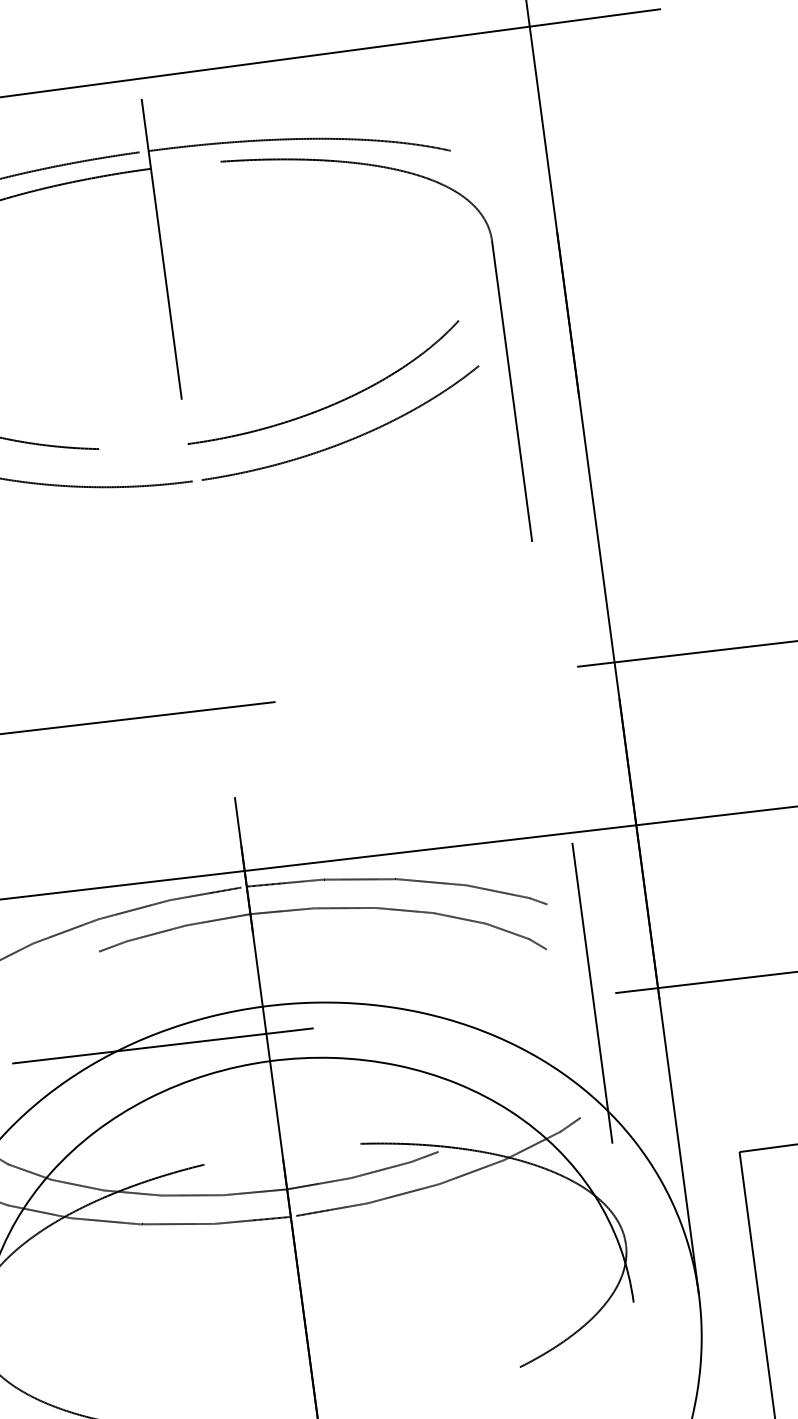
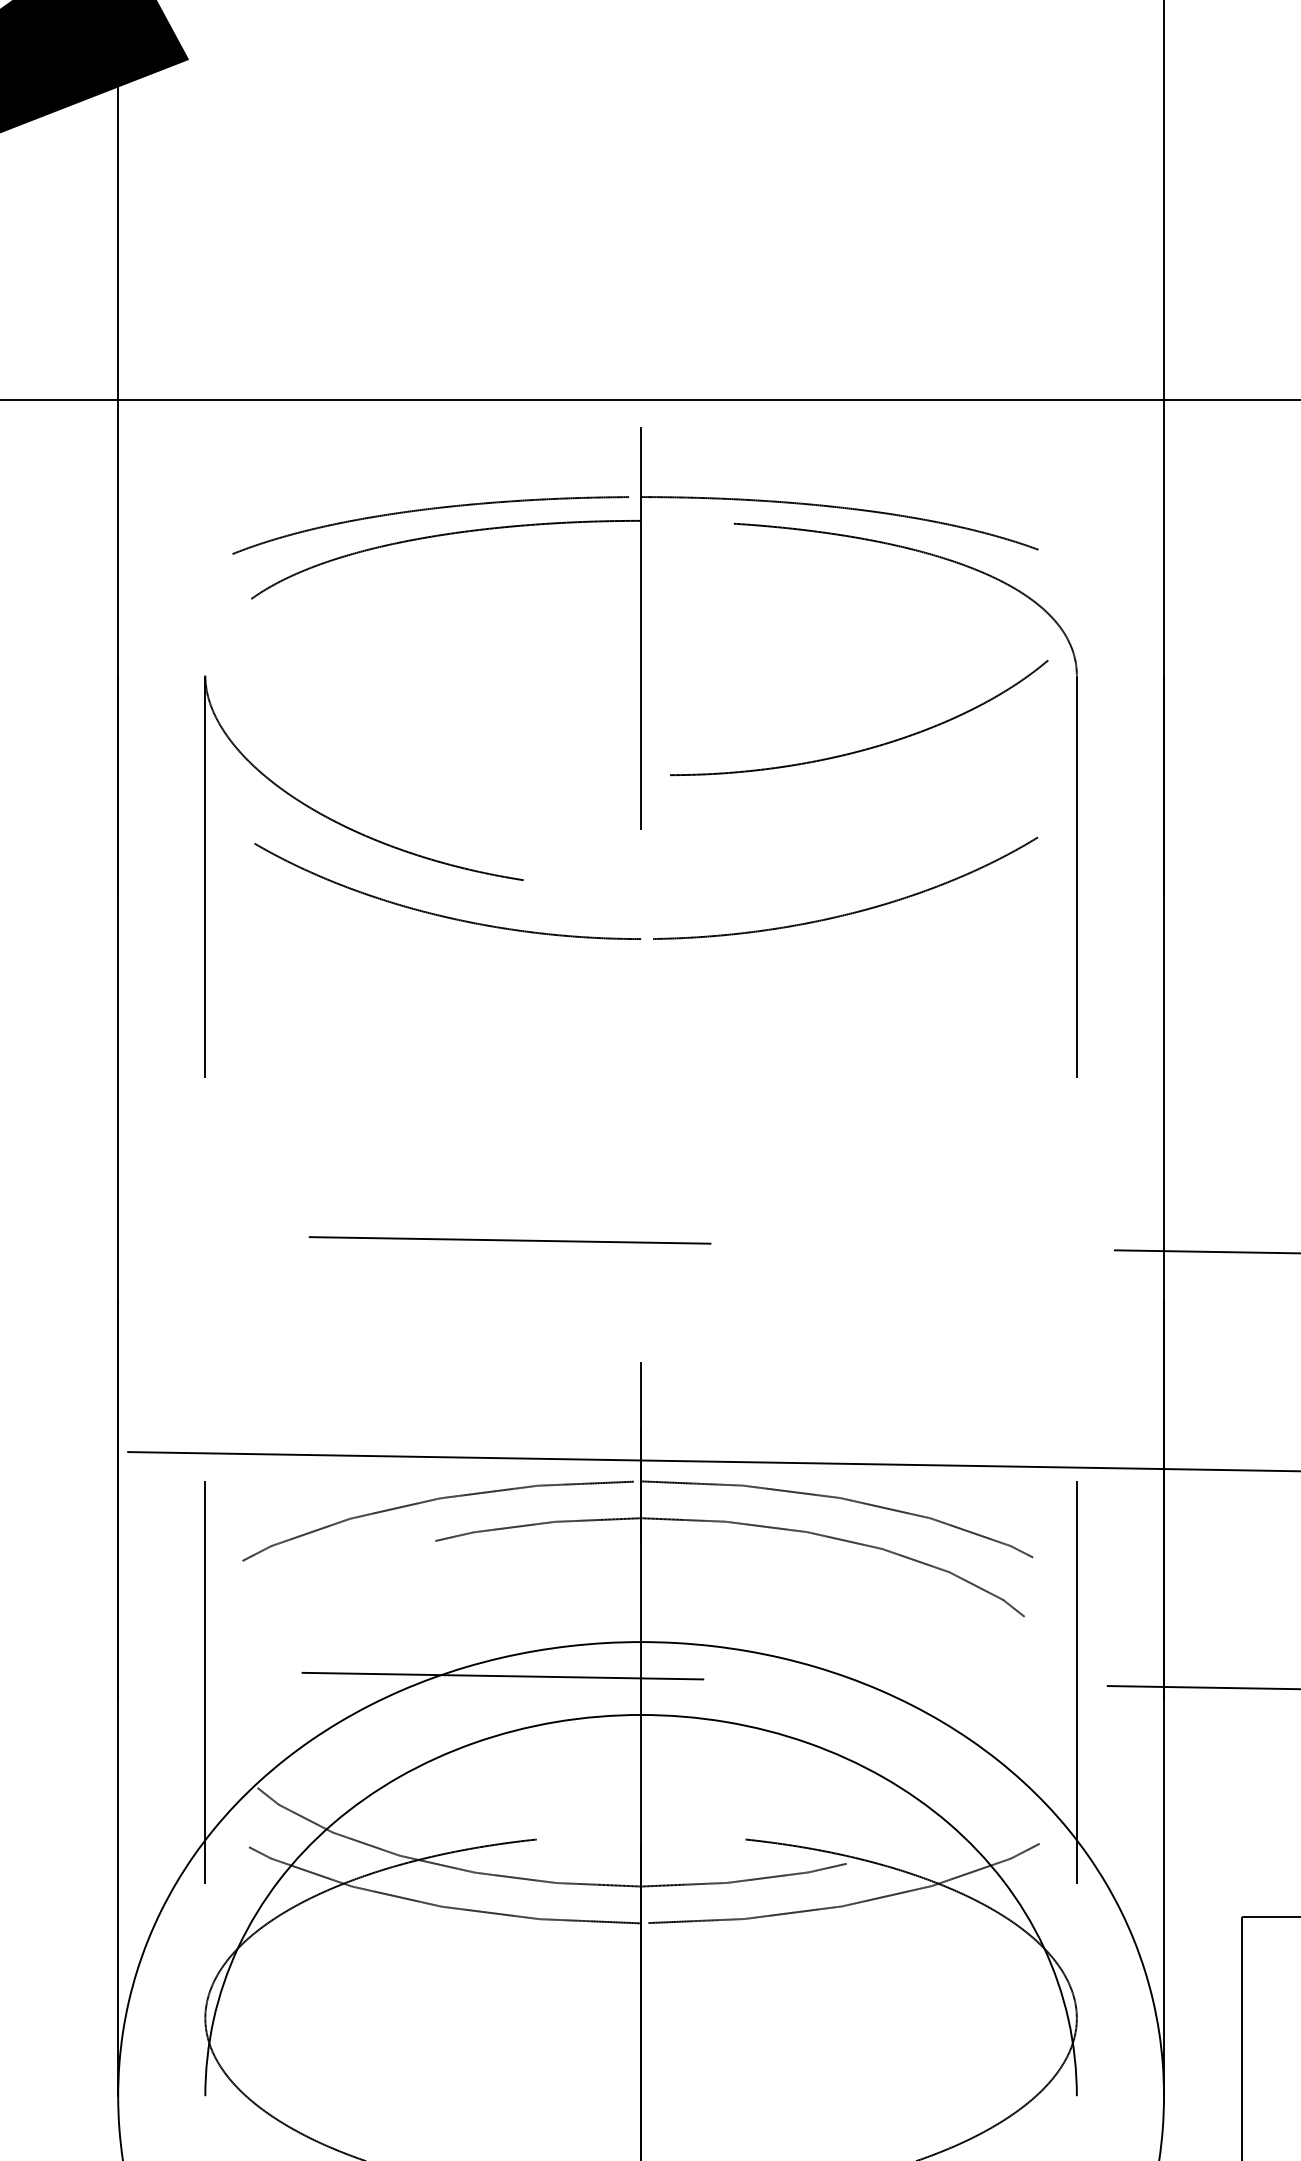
curve: (333, 403) -> (868, 747), moved

